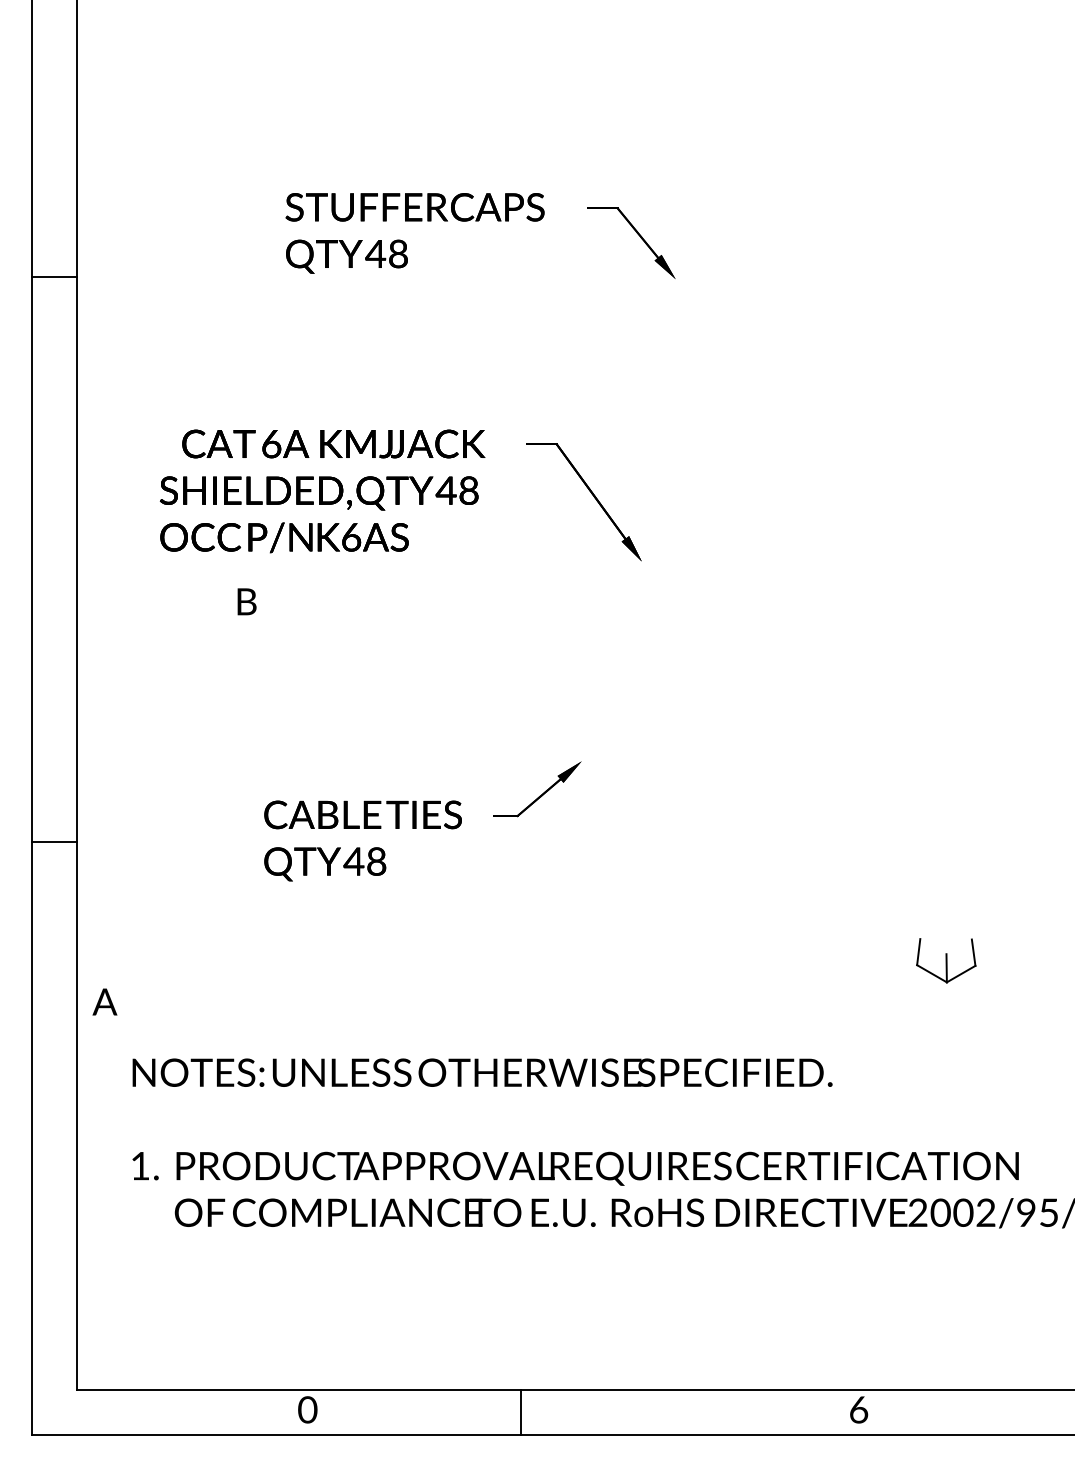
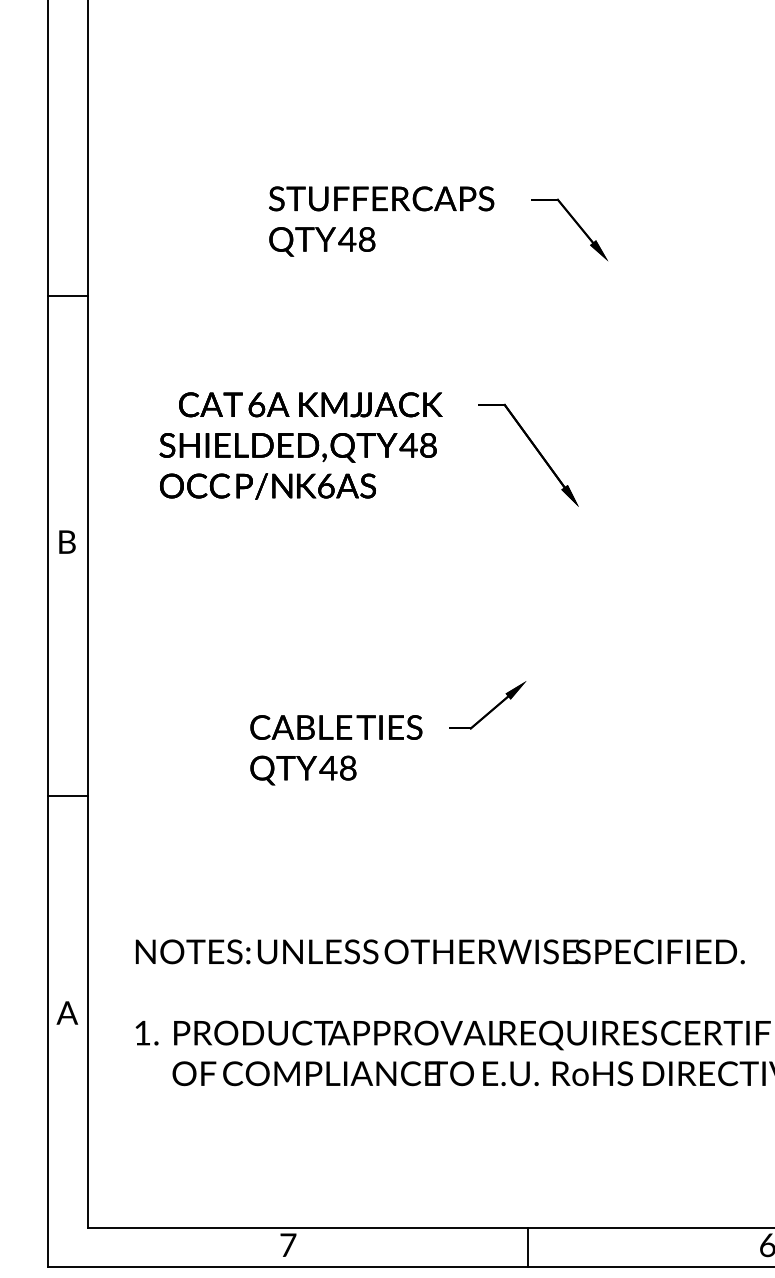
line: (54, 276) -> (67, 295), moved
text: (246, 601) -> (66, 541), moved
line: (54, 842) -> (67, 795), moved
text: (104, 1001) -> (66, 1012), moved
text: (307, 1409) -> (287, 1244), 0 -> 7
line: (521, 1411) -> (528, 1246), moved

